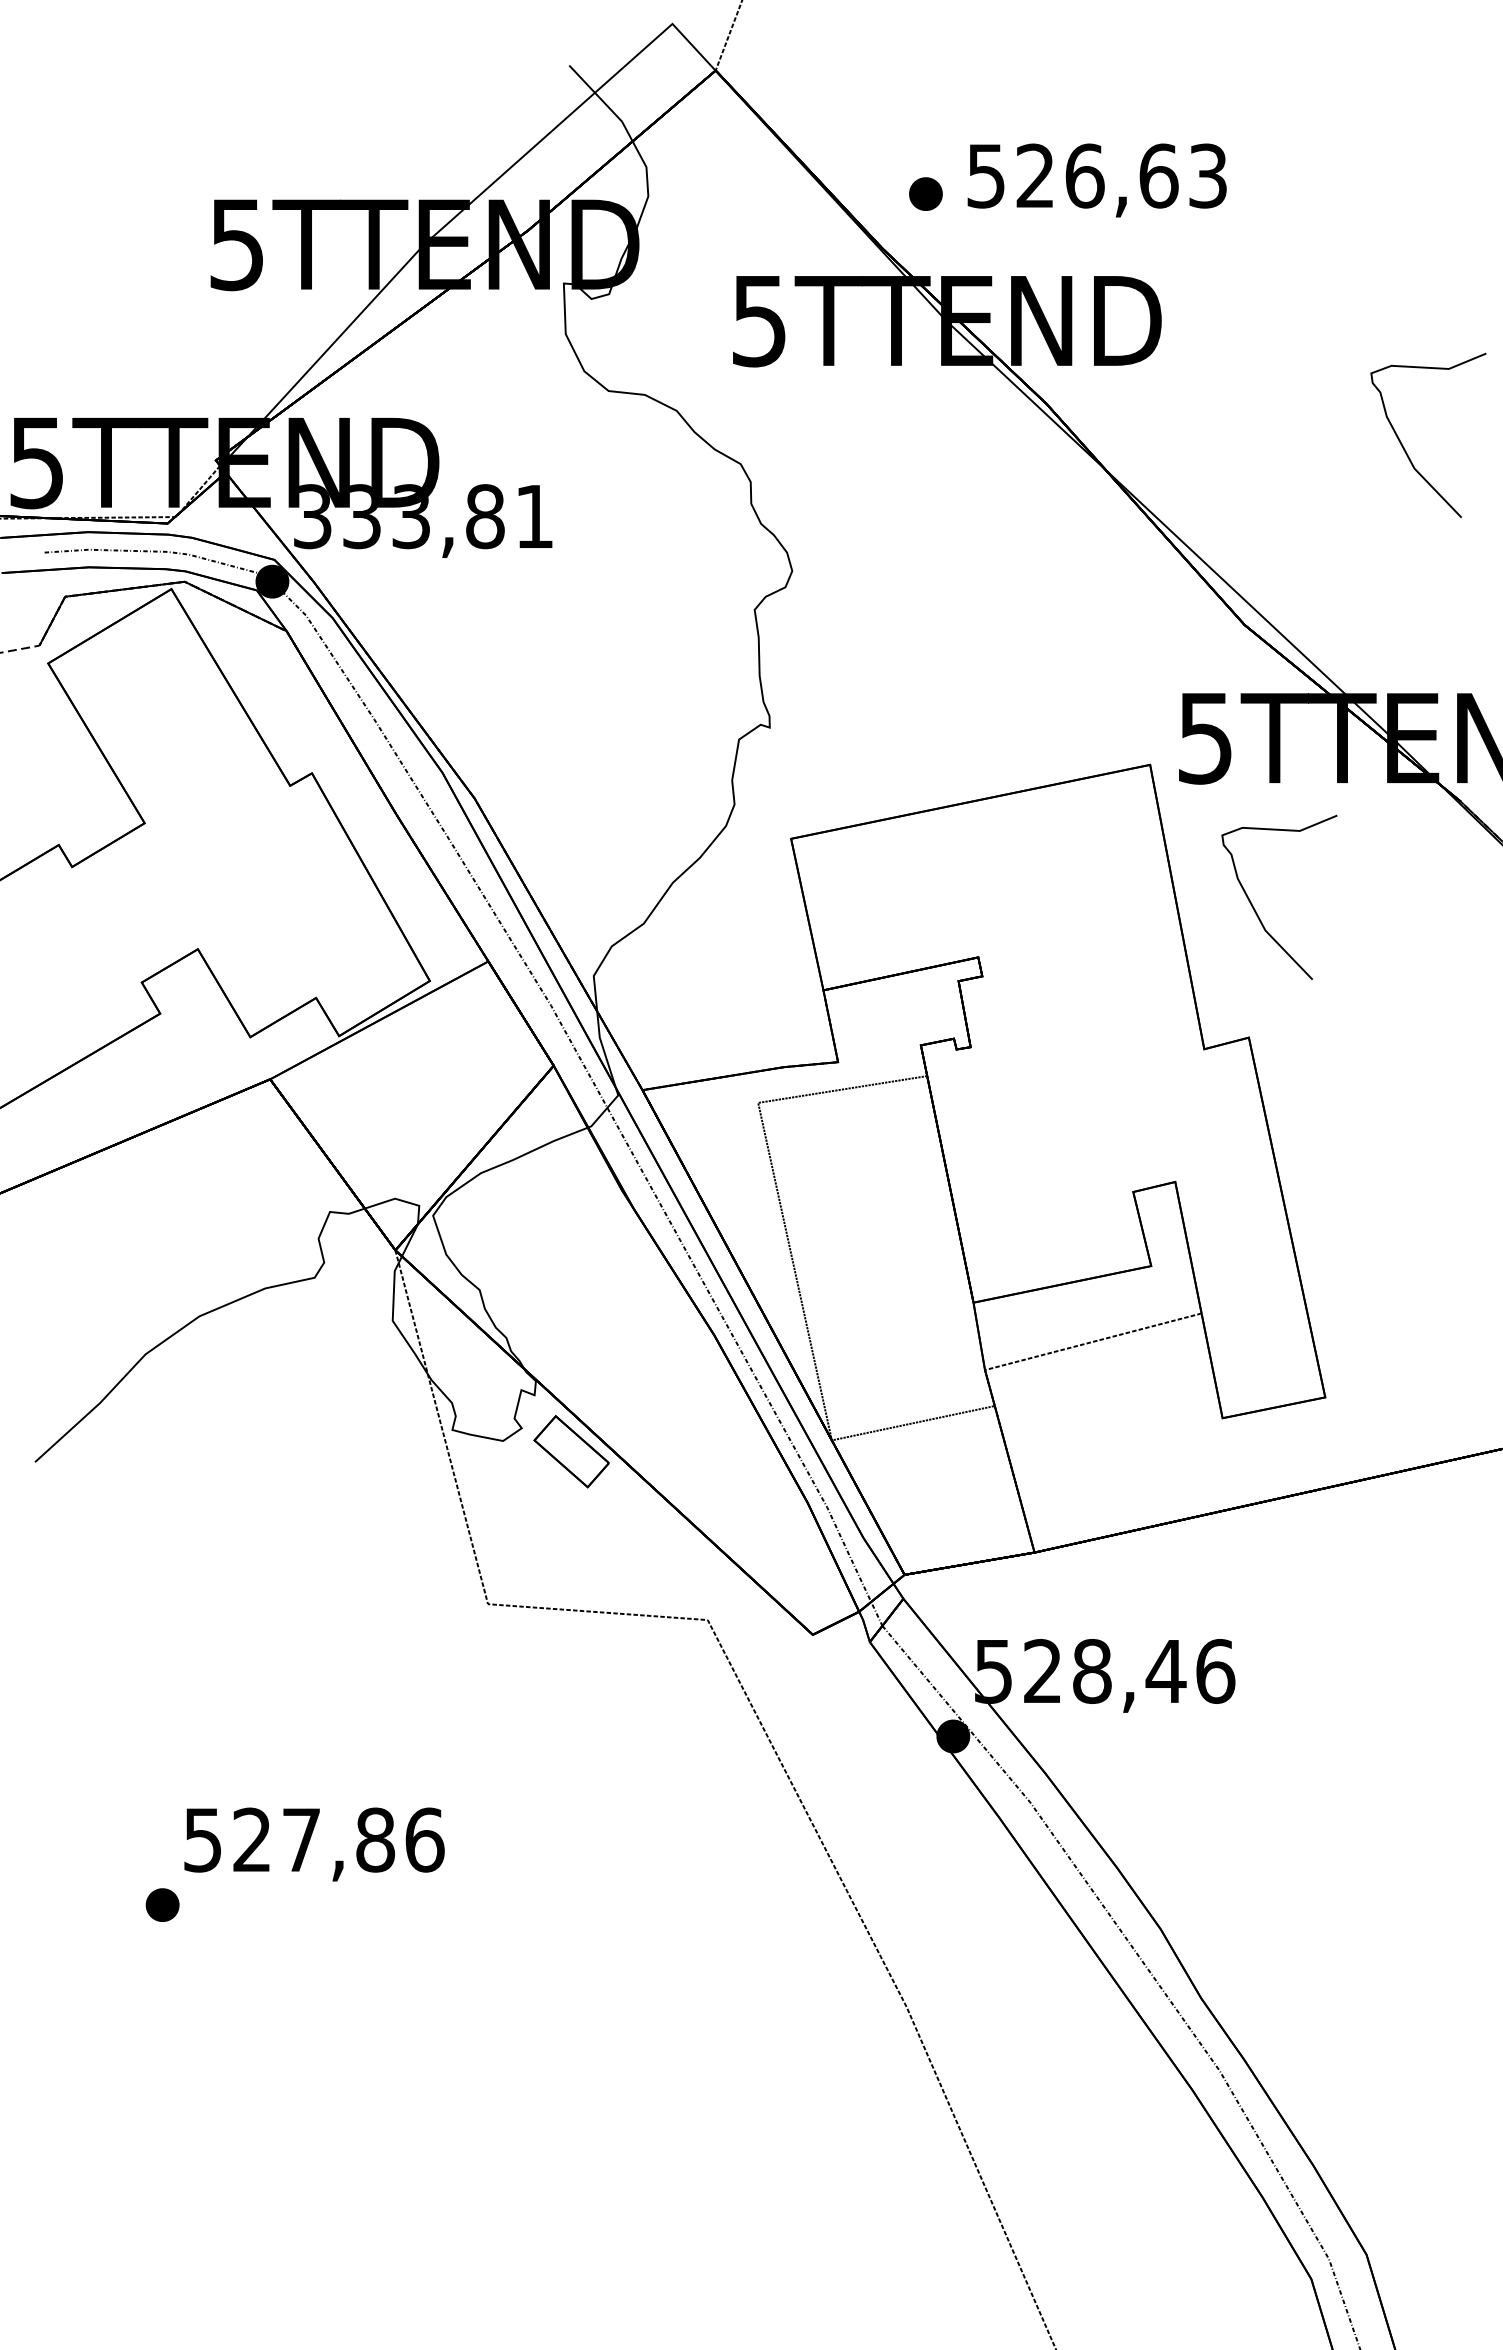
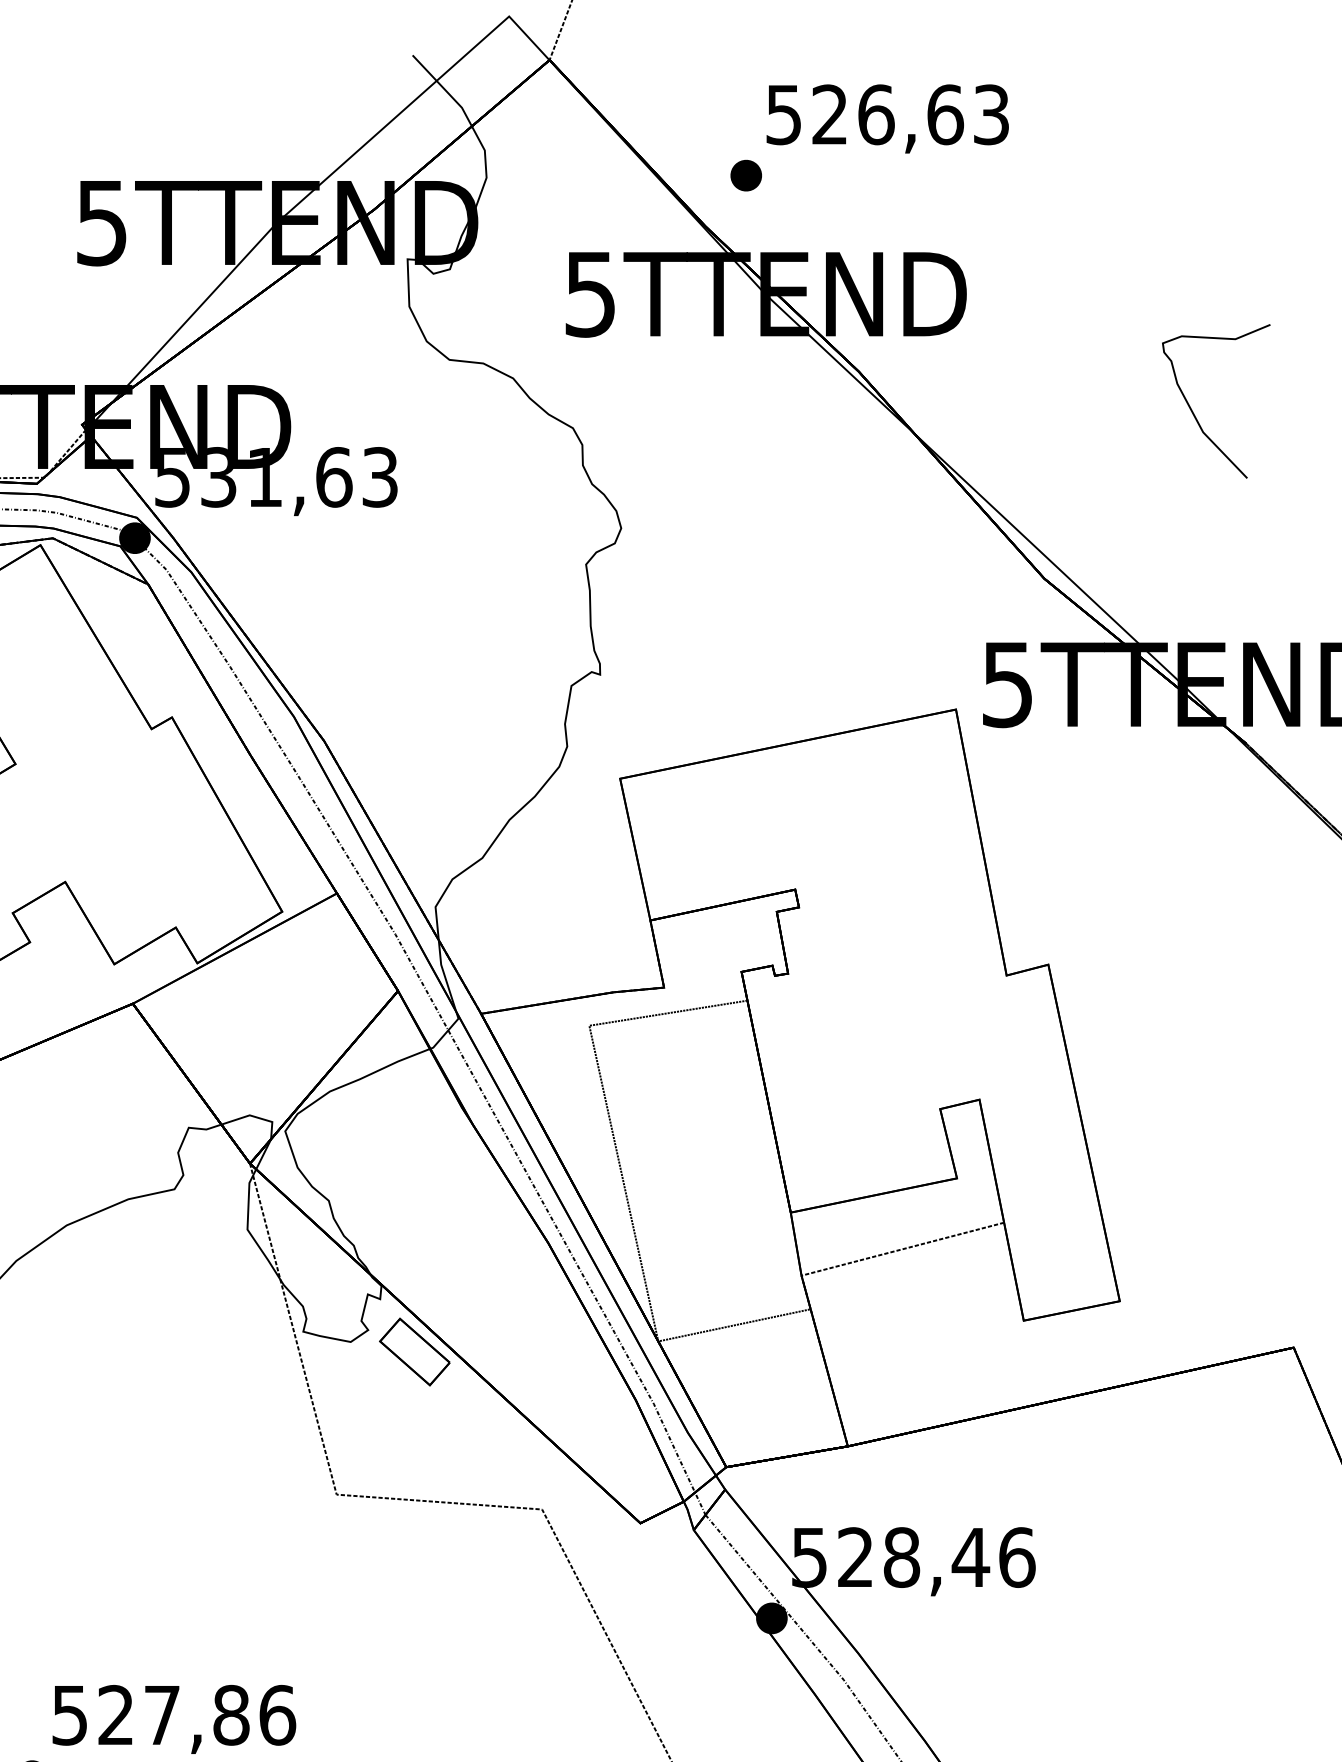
text: (1096, 180) -> (887, 118), moved
text: (423, 516) -> (276, 477), 333,81 -> 531,63
part: (1255, 909) -> (1054, 844), removed

